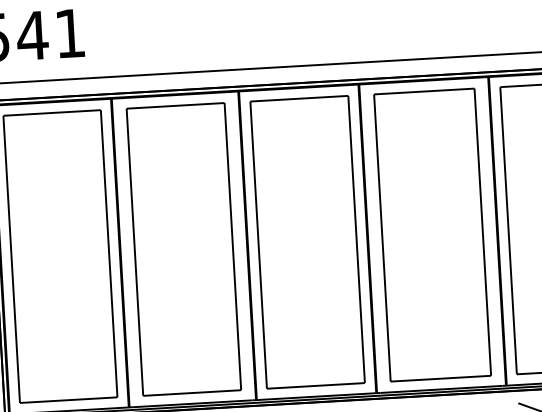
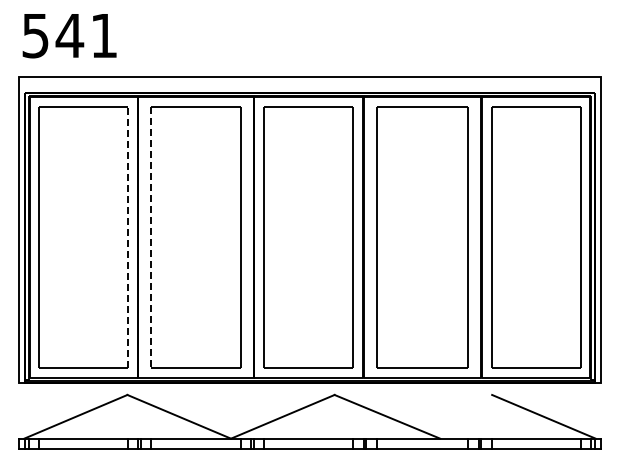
line: (134, 252) -> (151, 237), solid -> dashed
line: (109, 253) -> (128, 237), solid -> dashed

